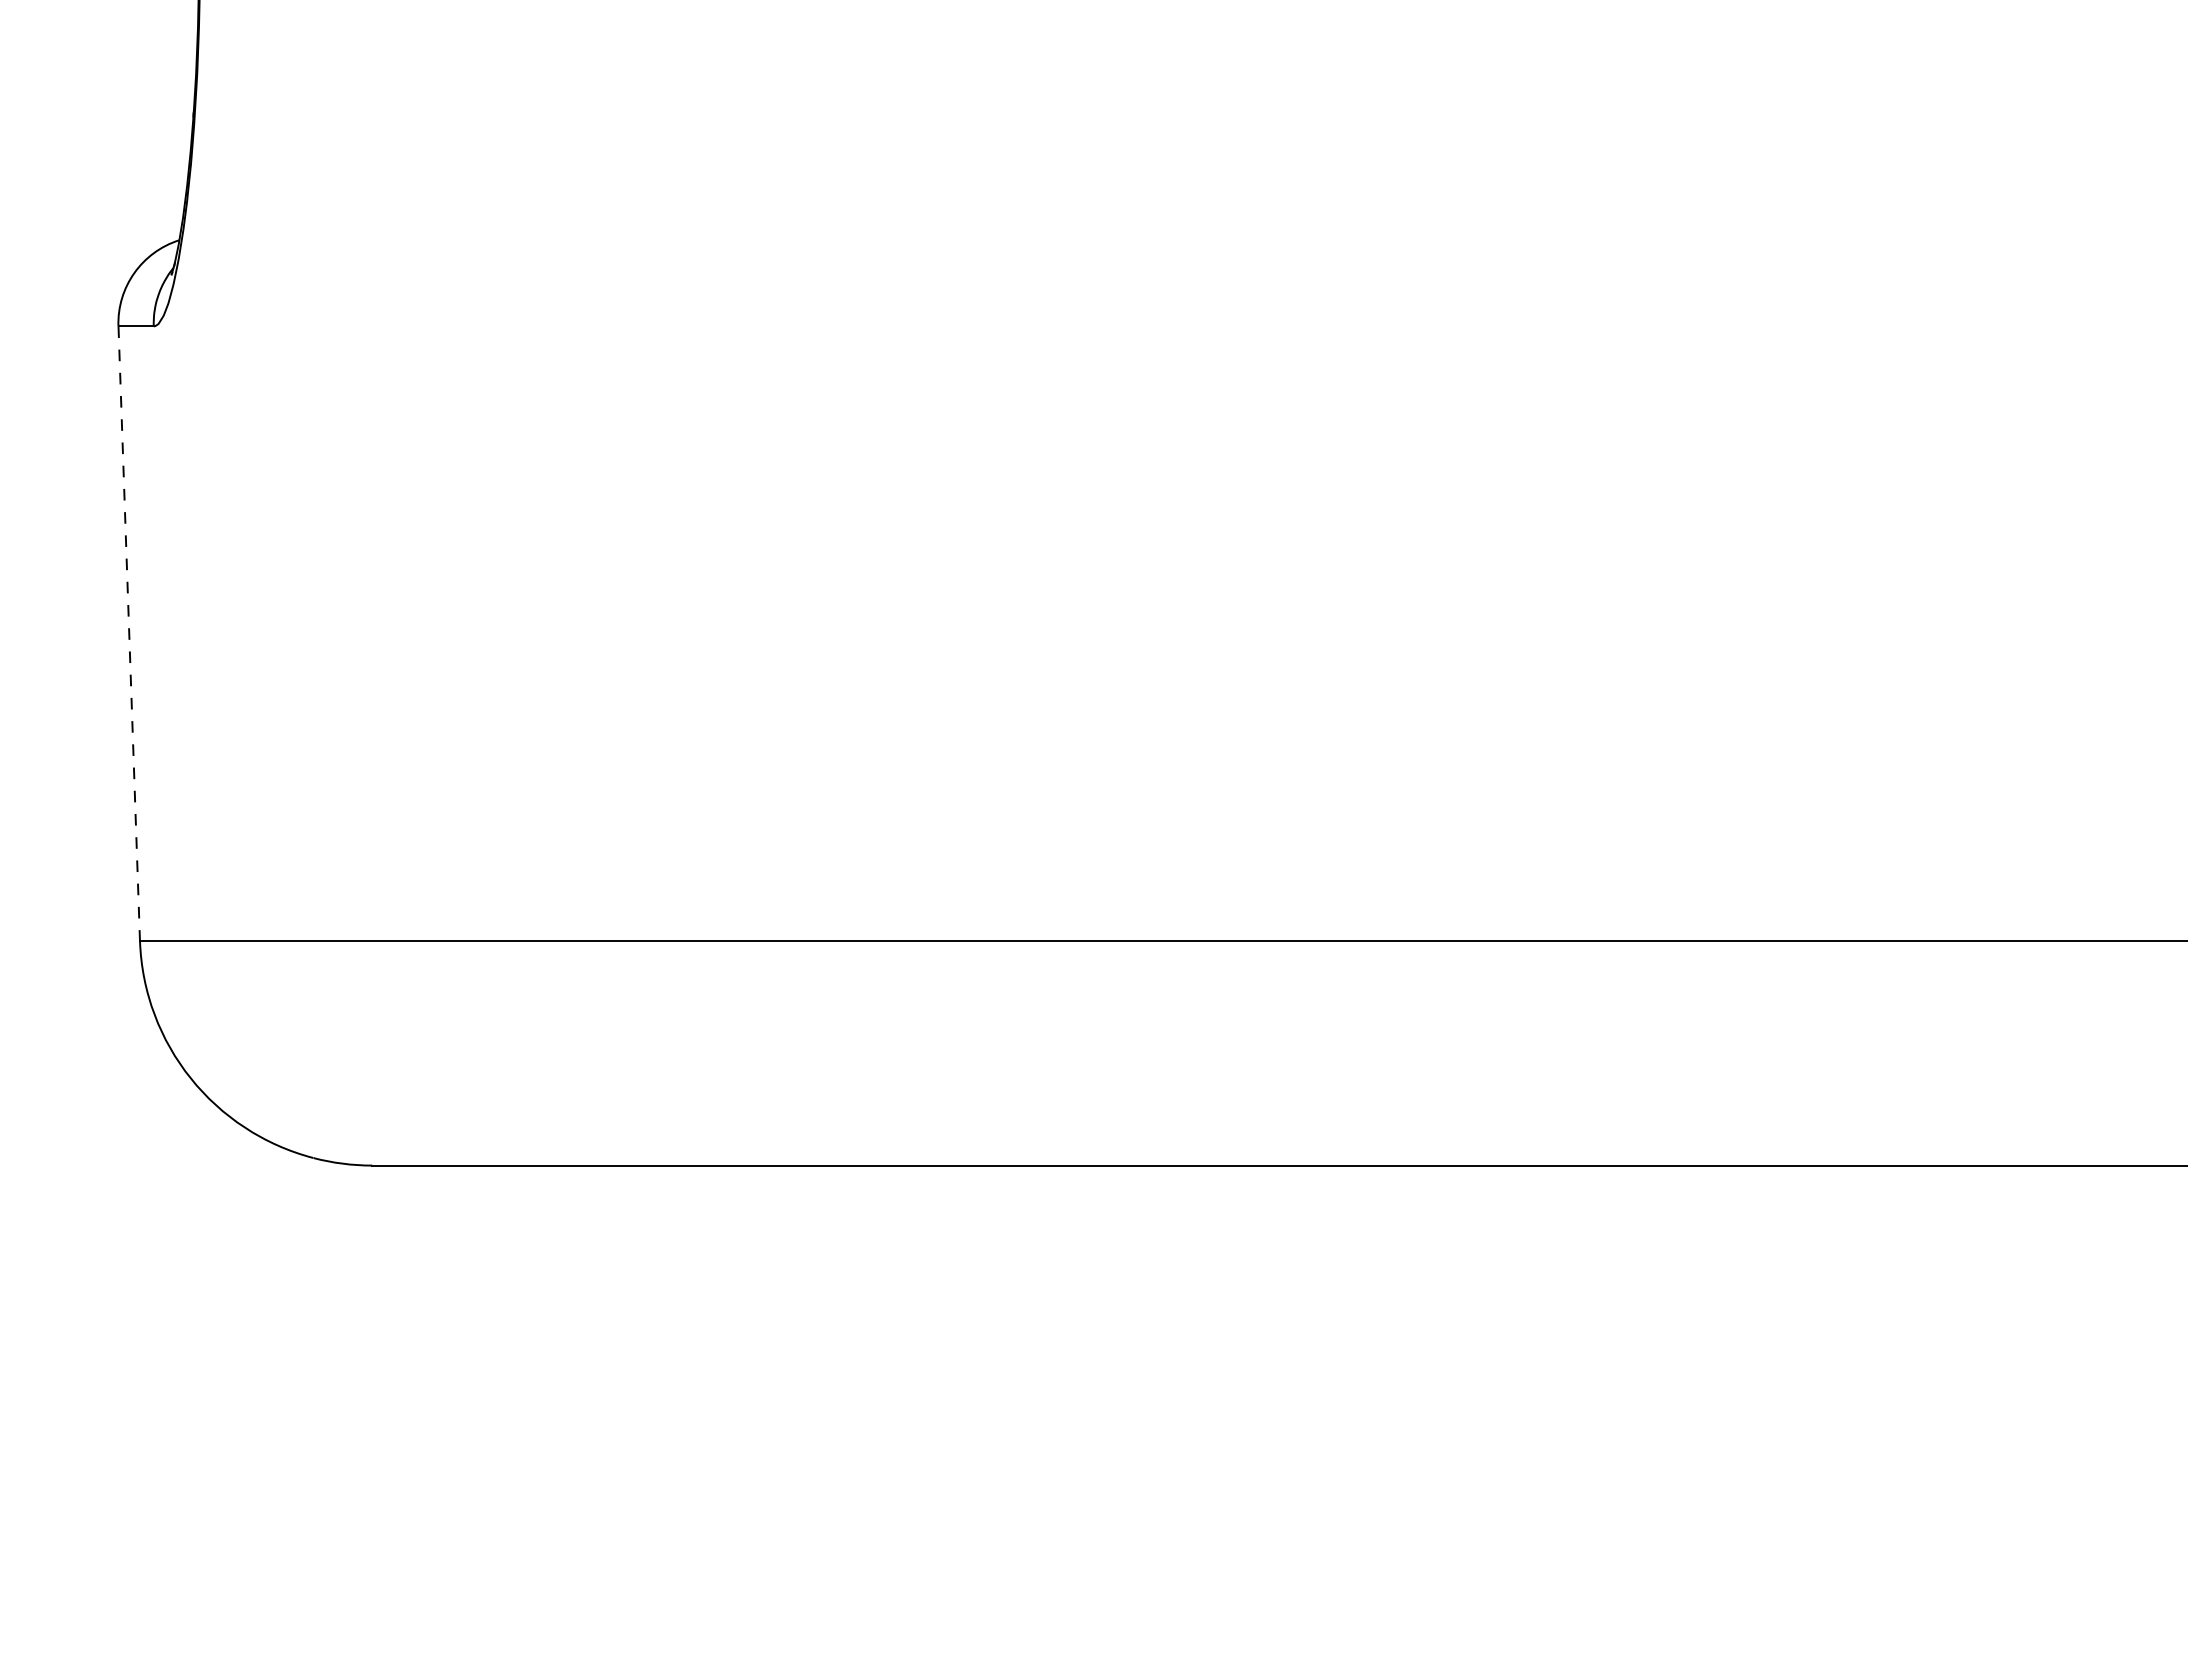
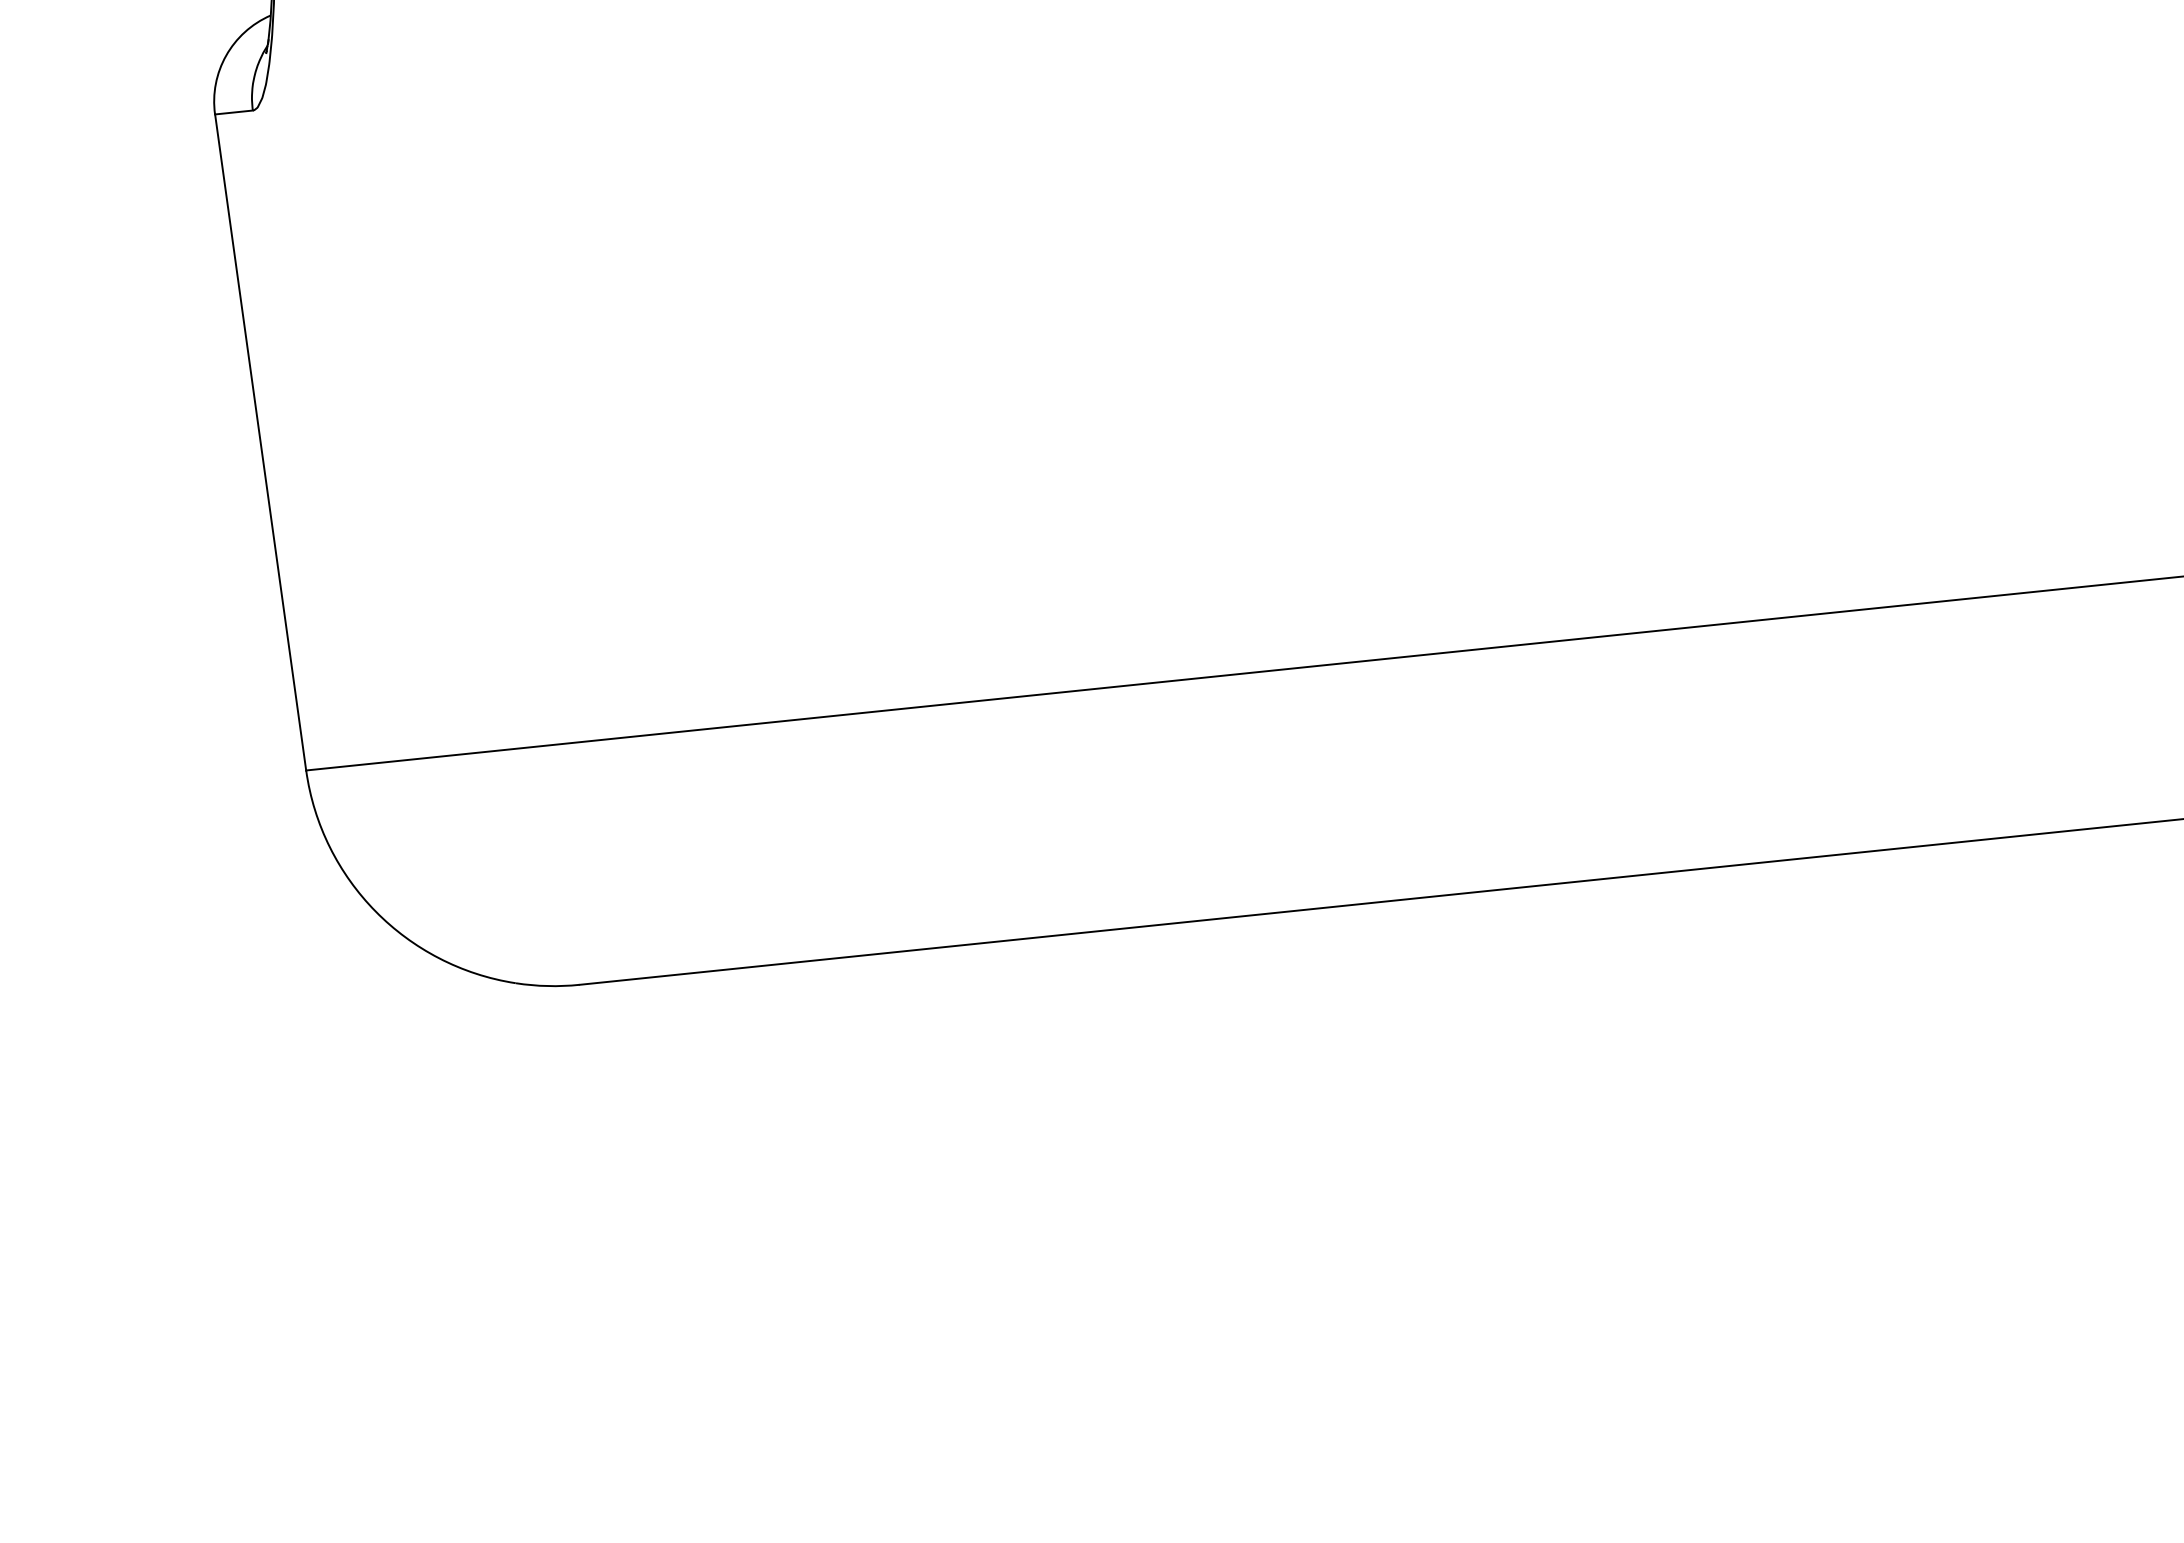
line: (129, 633) -> (260, 442), dashed -> solid

